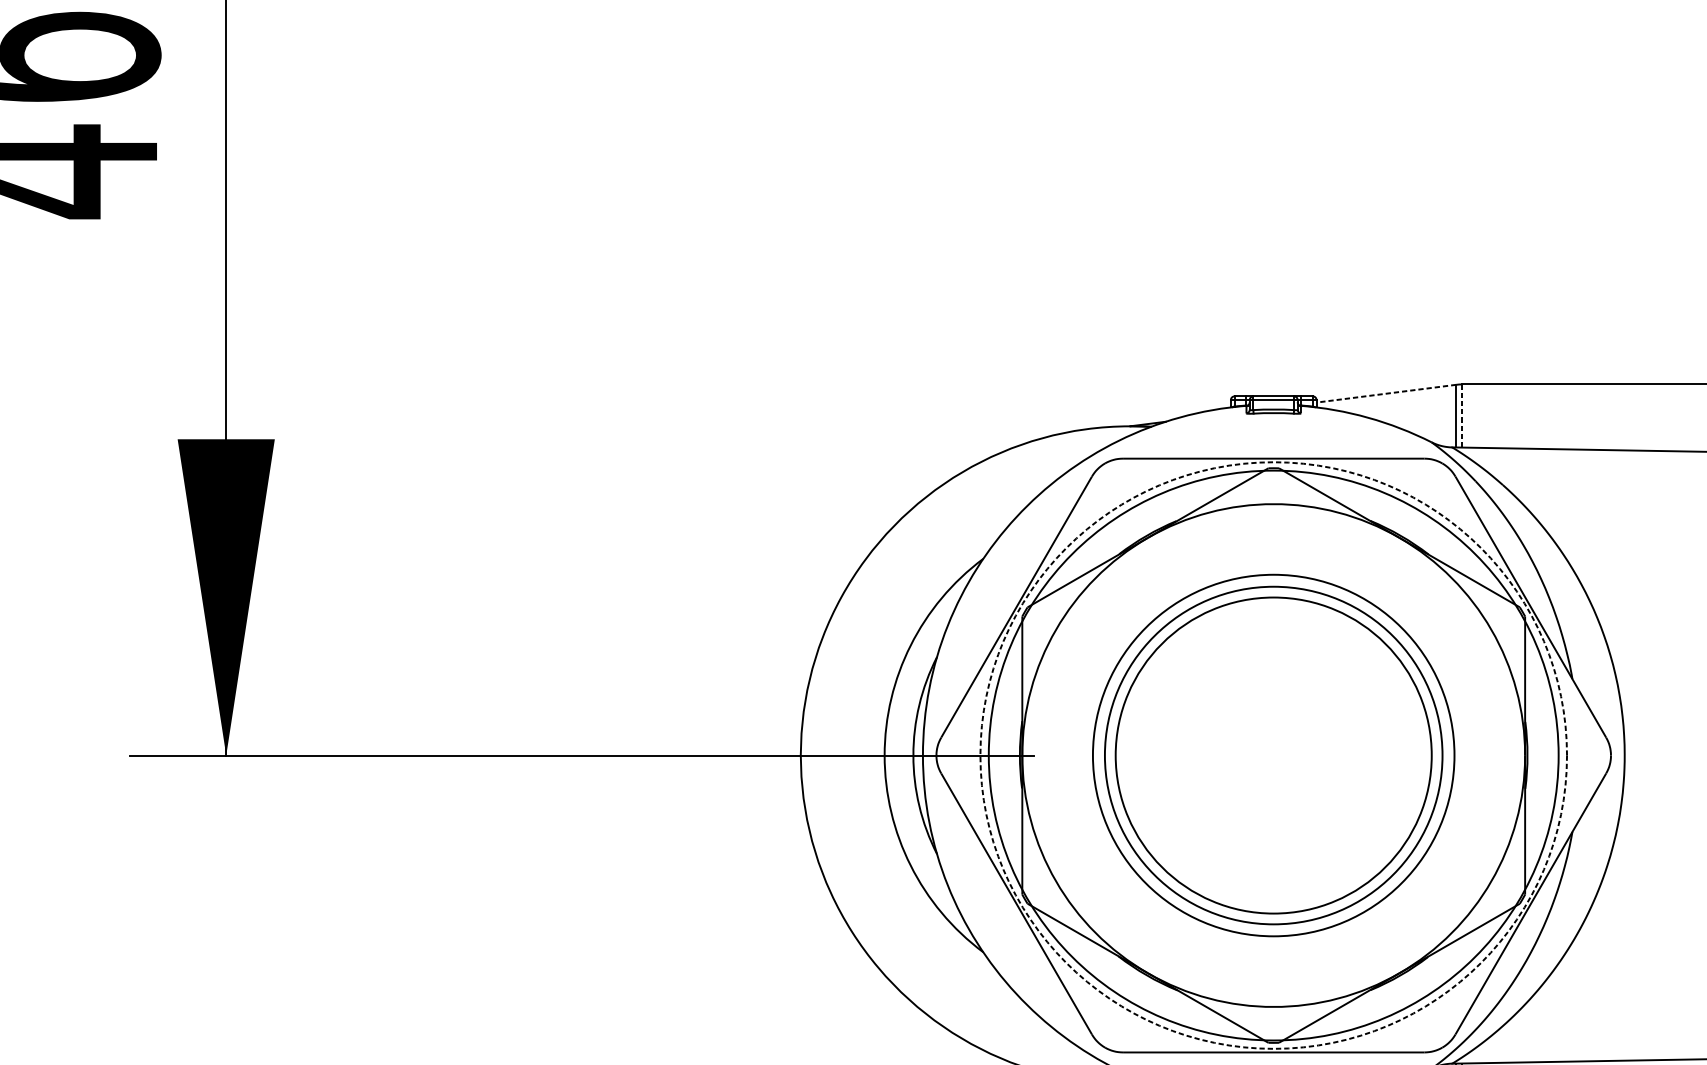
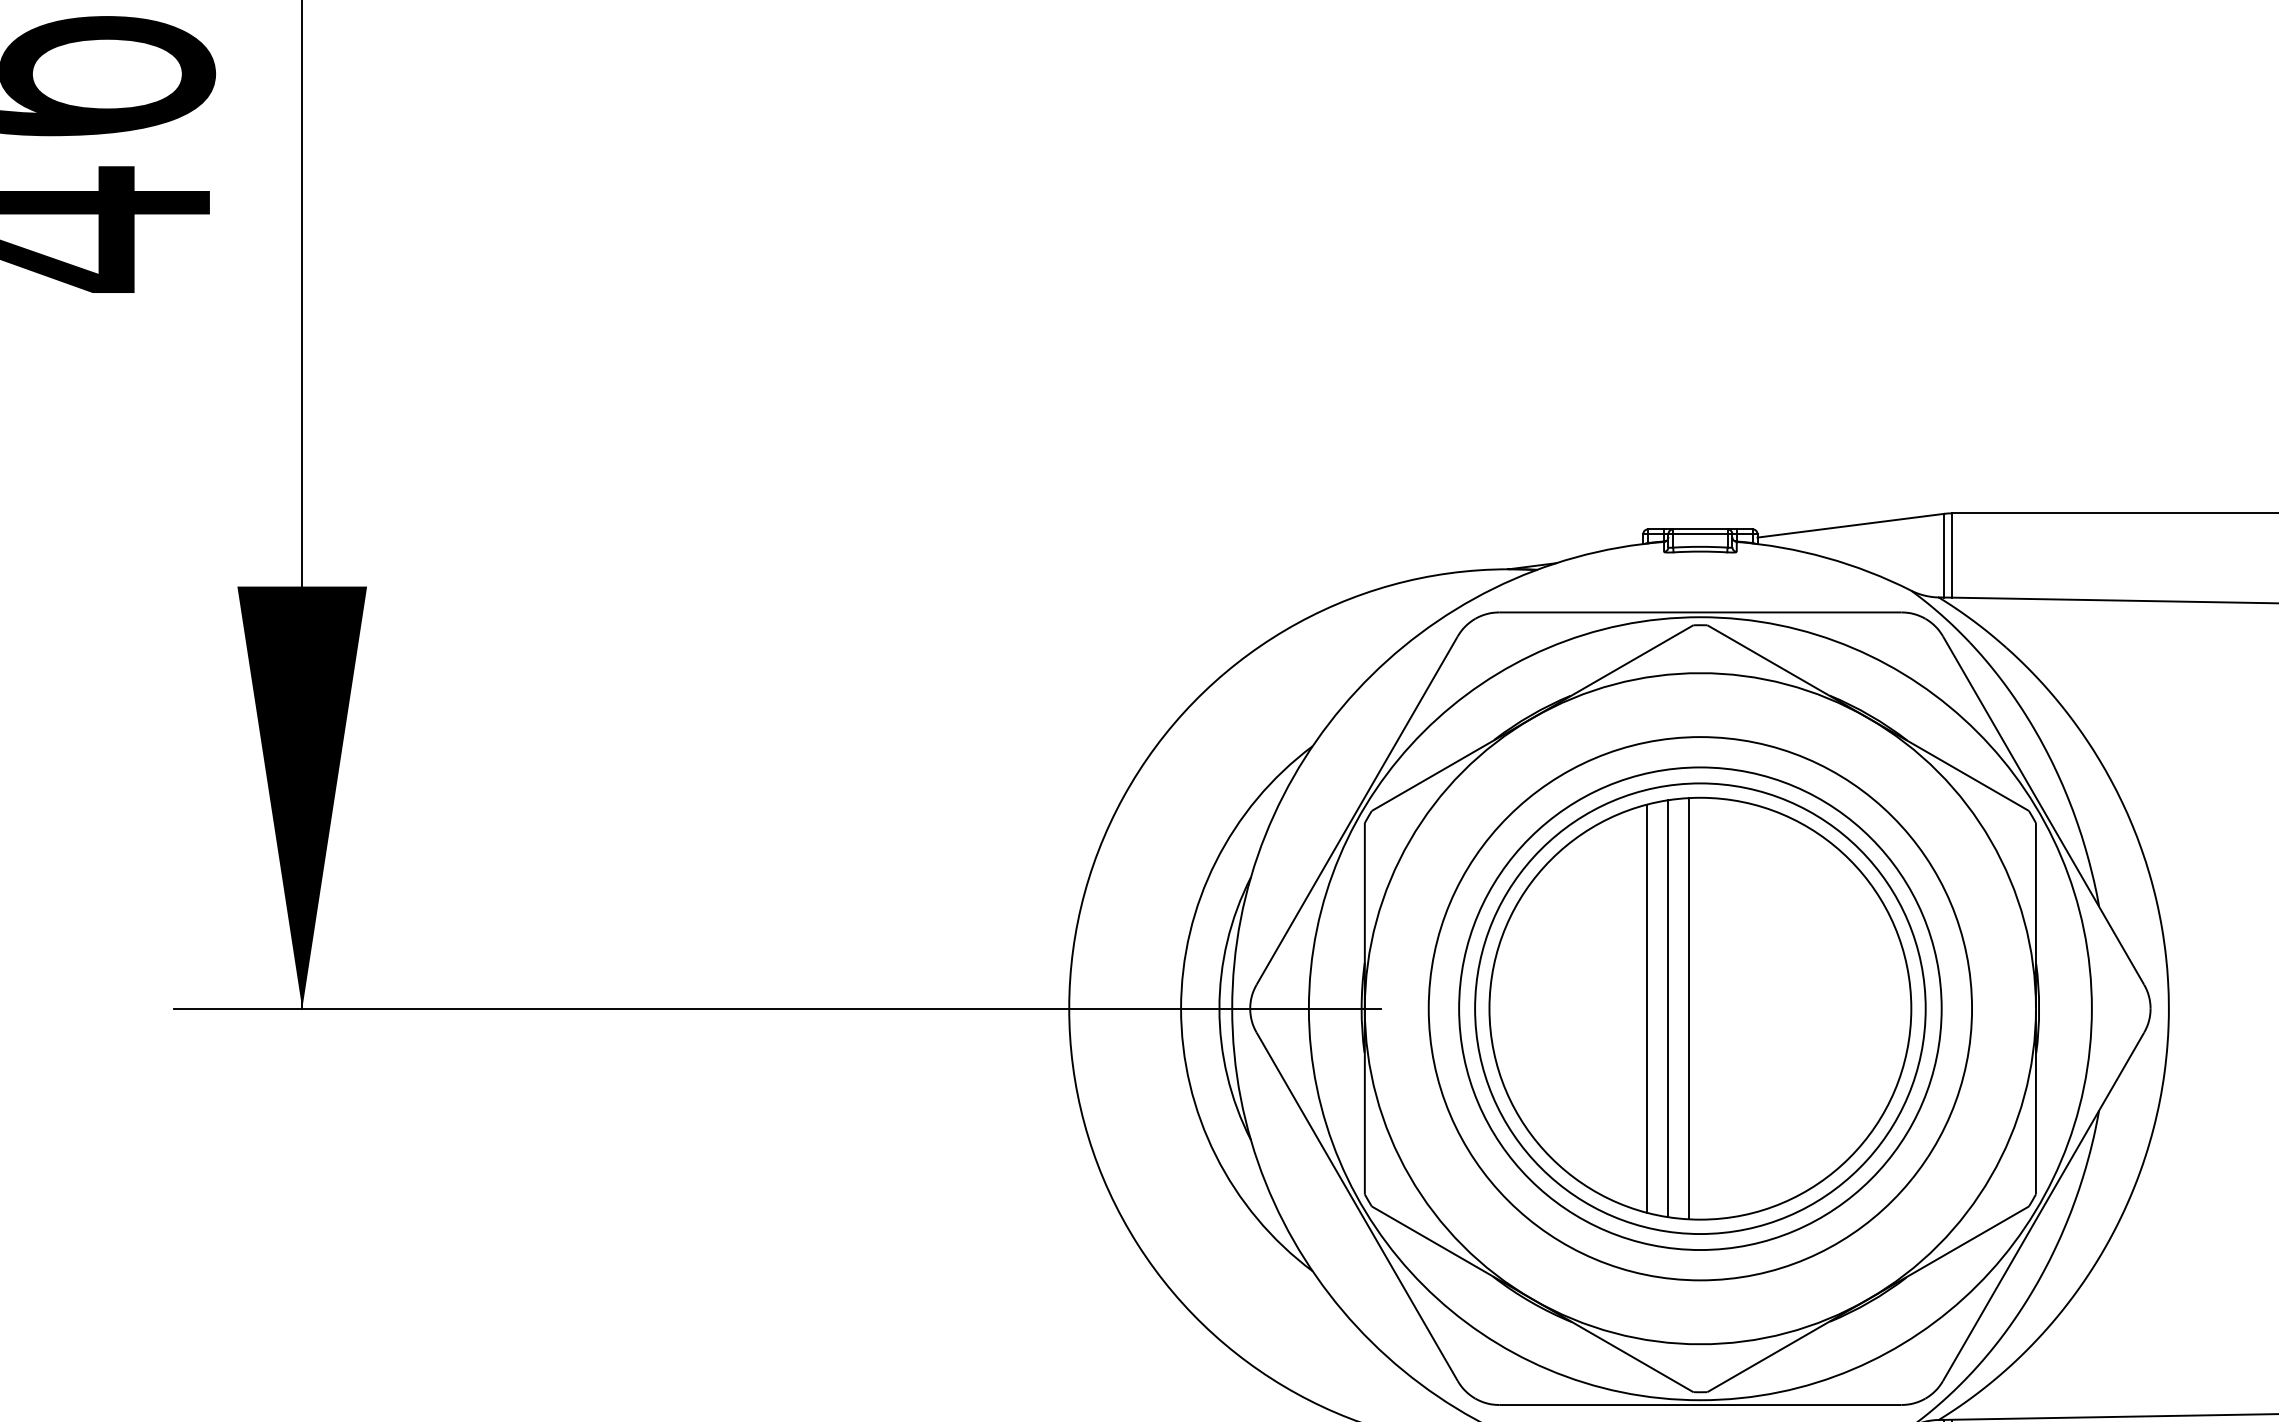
line: (1386, 393) -> (1850, 525), dashed -> solid
line: (1462, 416) -> (1952, 556), dashed -> solid
line: (1234, 755) -> (1647, 1008), added
line: (1249, 755) -> (1668, 1008), added
line: (1265, 755) -> (1689, 1008), added
circle: (1273, 755) -> (1699, 1008), dashed -> solid
circle: (1273, 755) -> (1700, 1008), size x0.71

